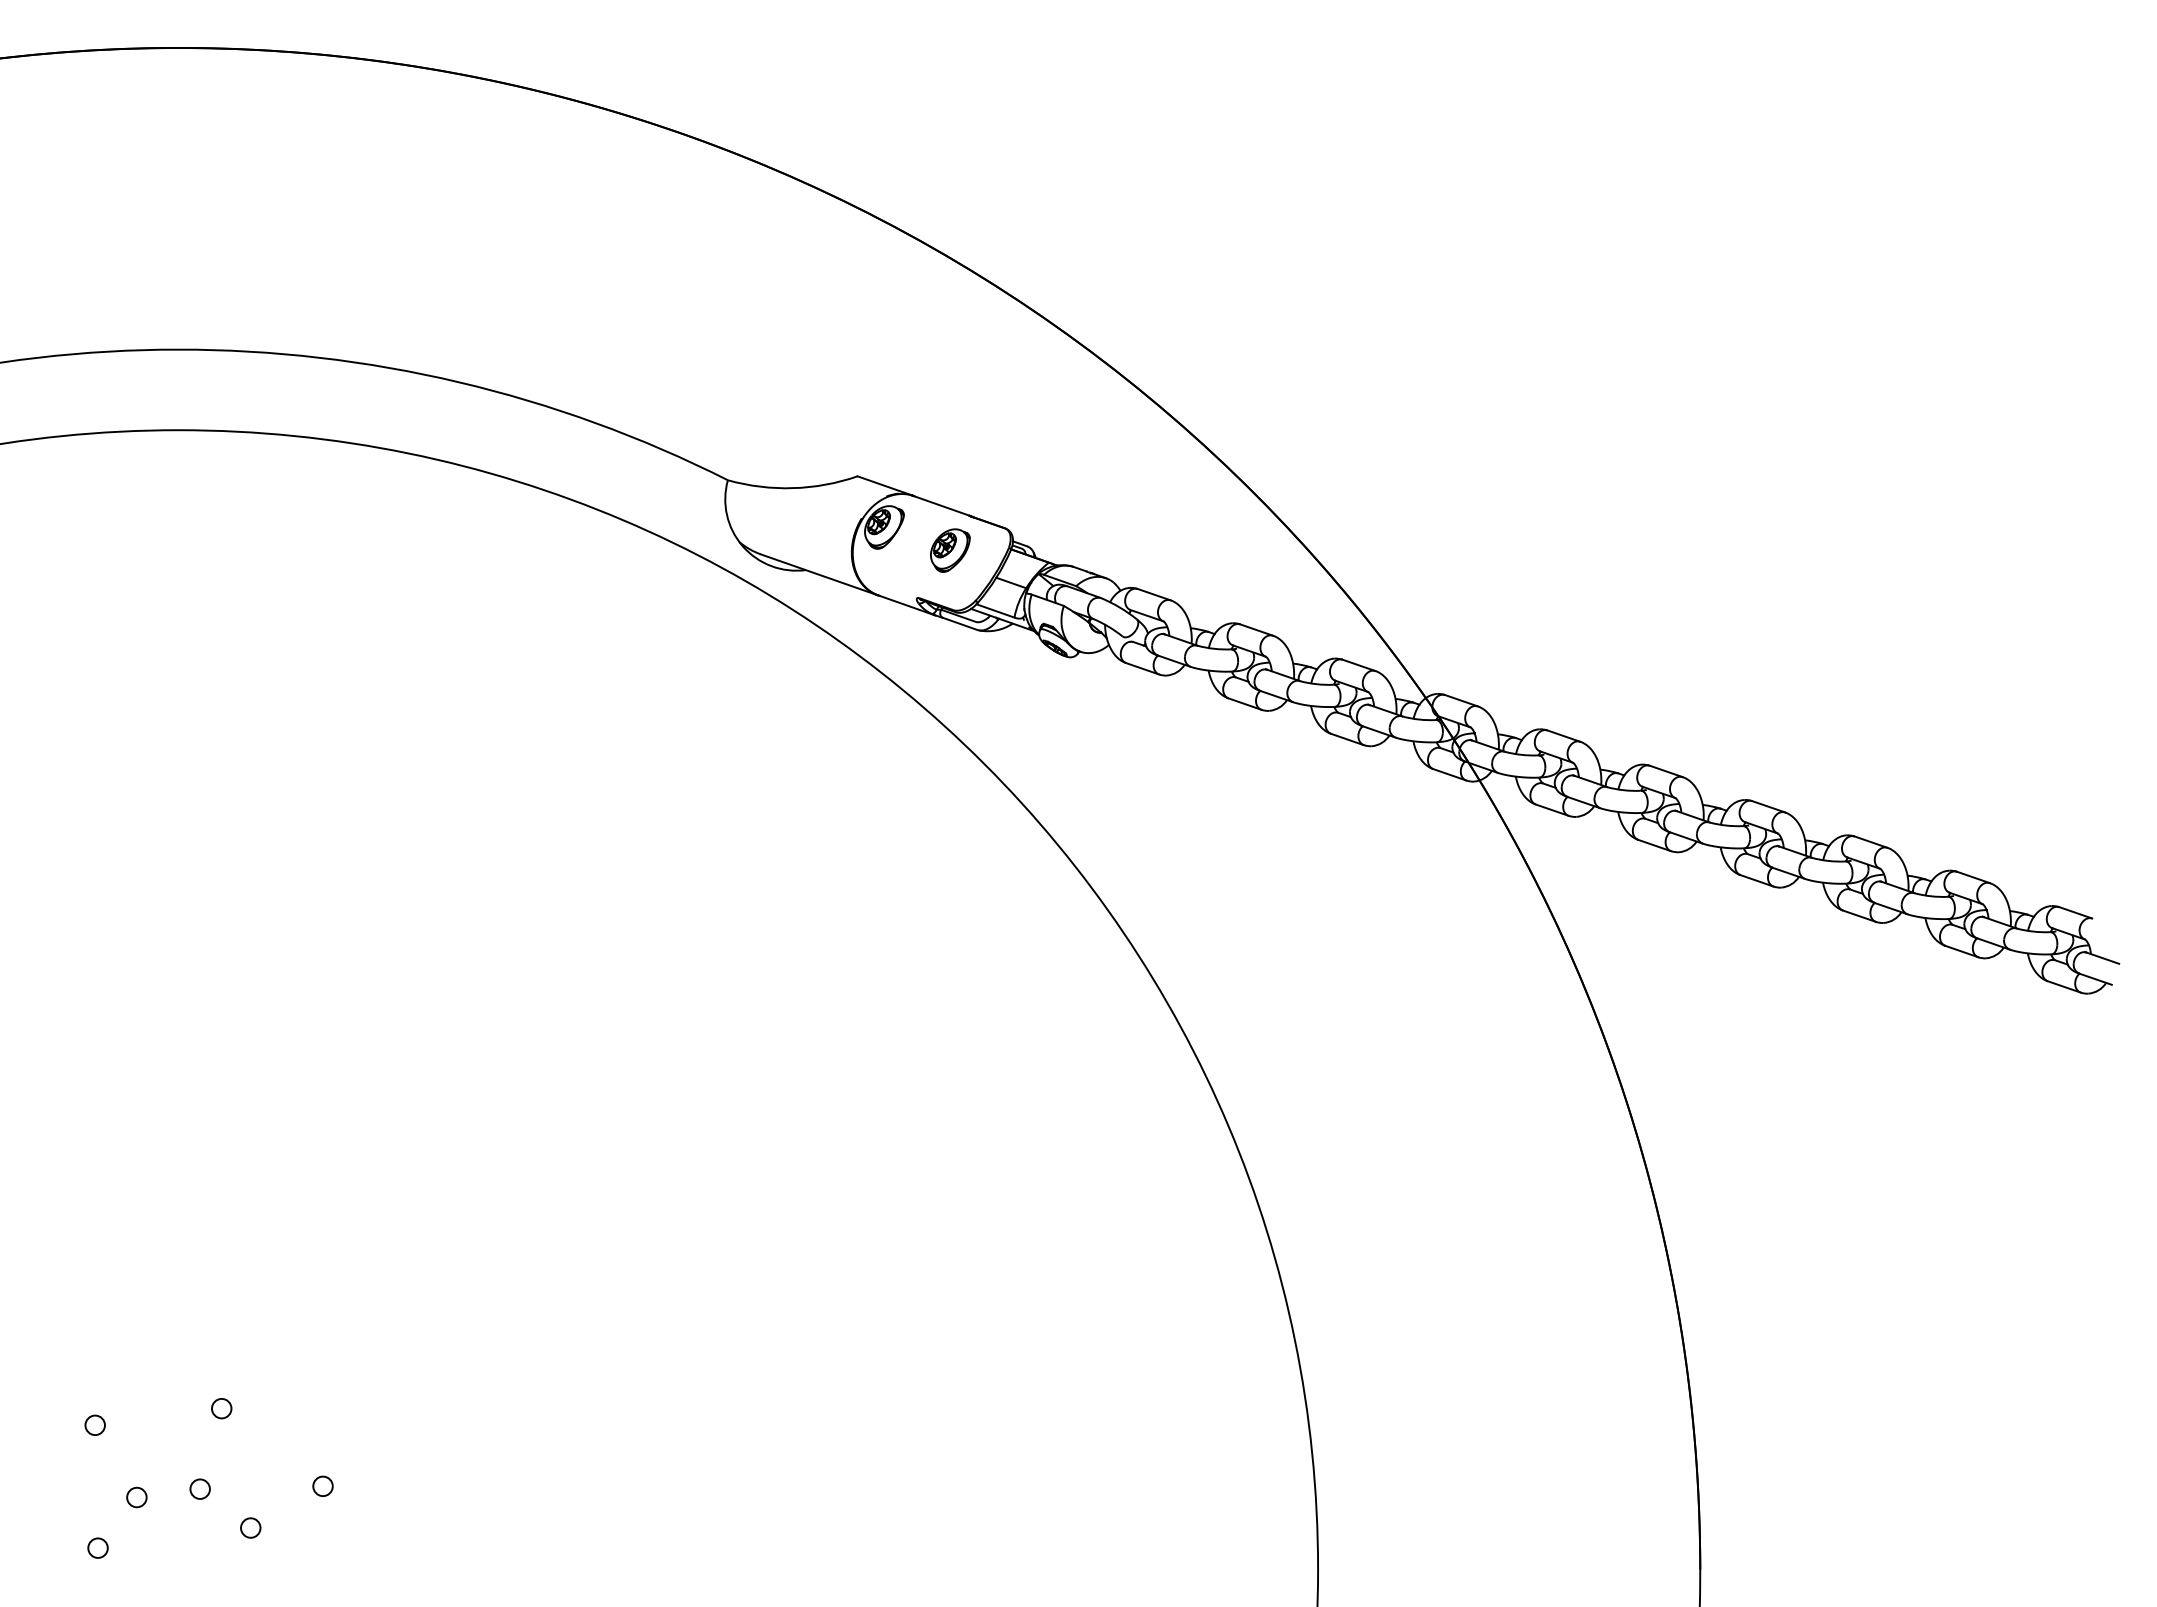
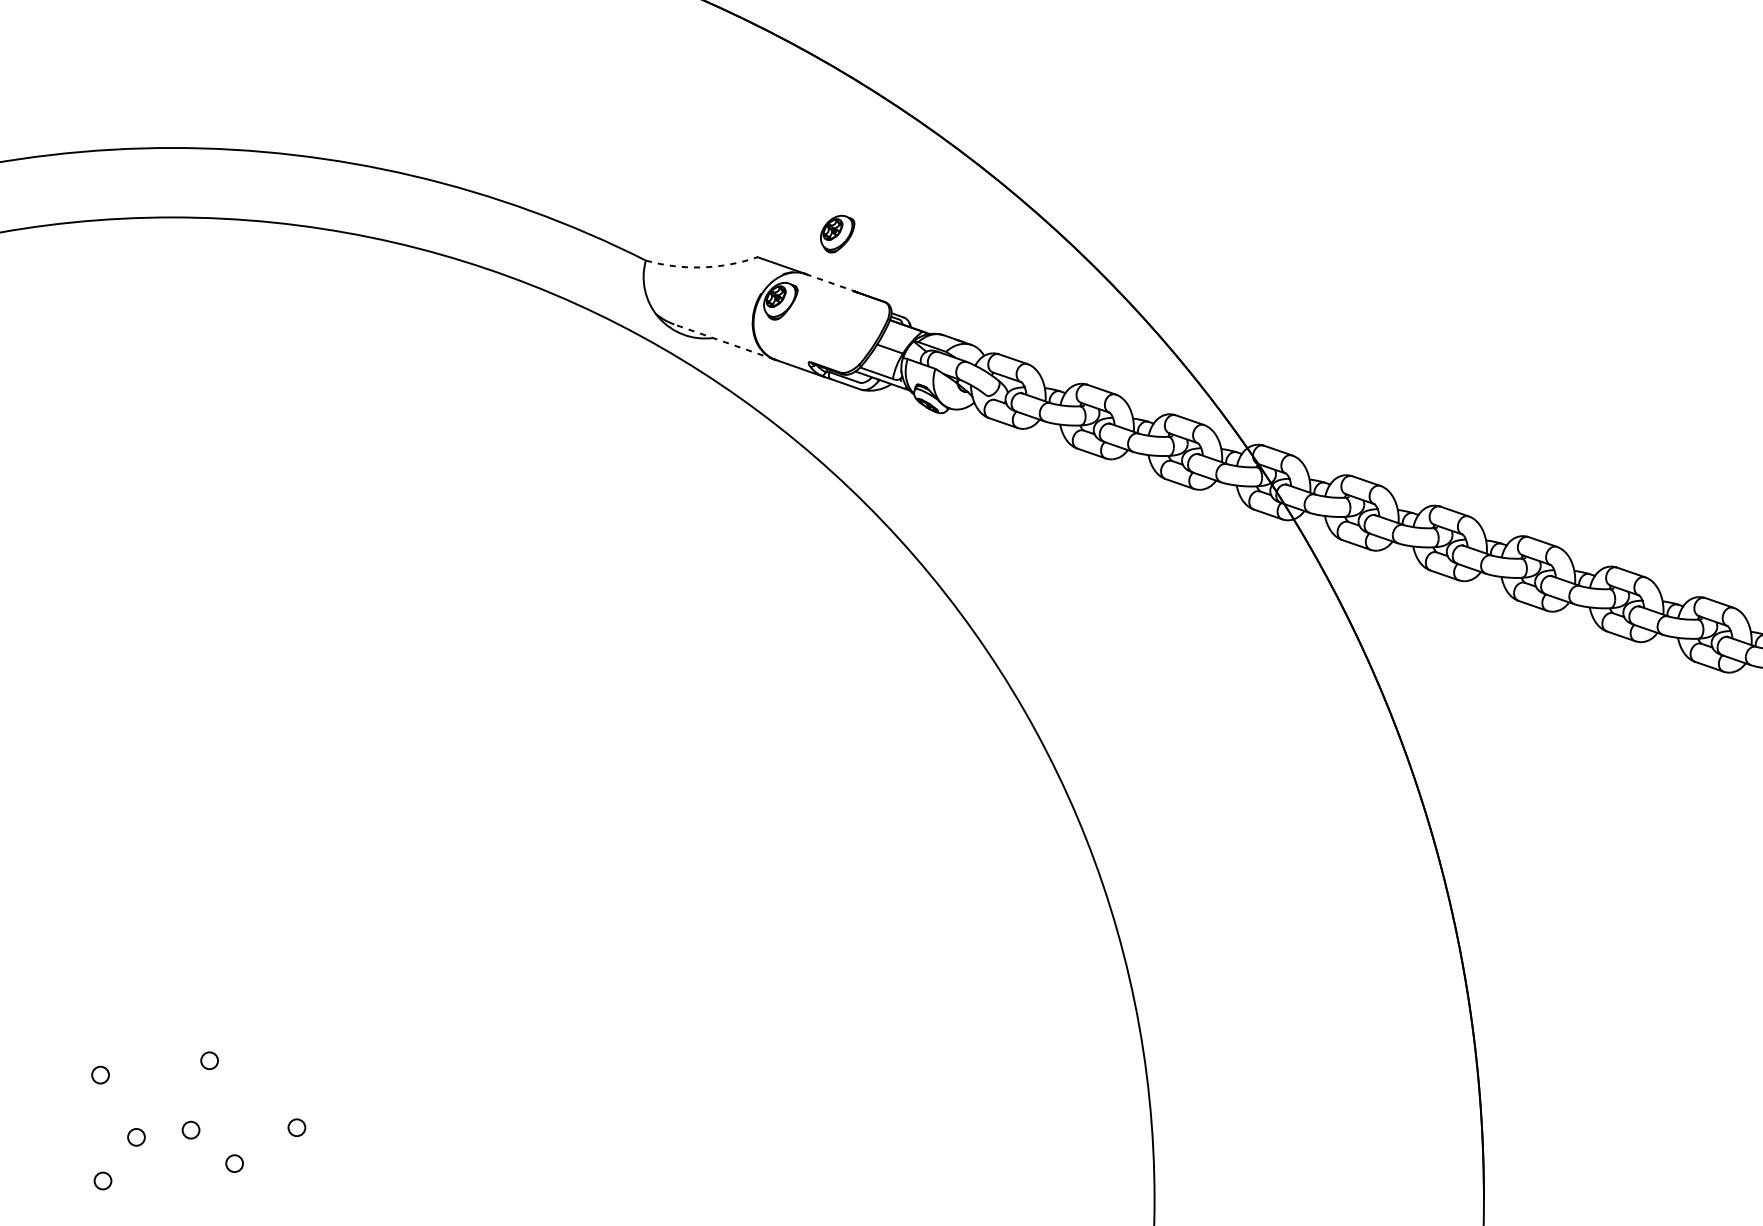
arc: (793, 488) -> (702, 267), solid -> dashed
line: (942, 506) -> (830, 283), solid -> dashed
part: (950, 550) -> (837, 234), moved
line: (819, 574) -> (724, 341), solid -> dashed

